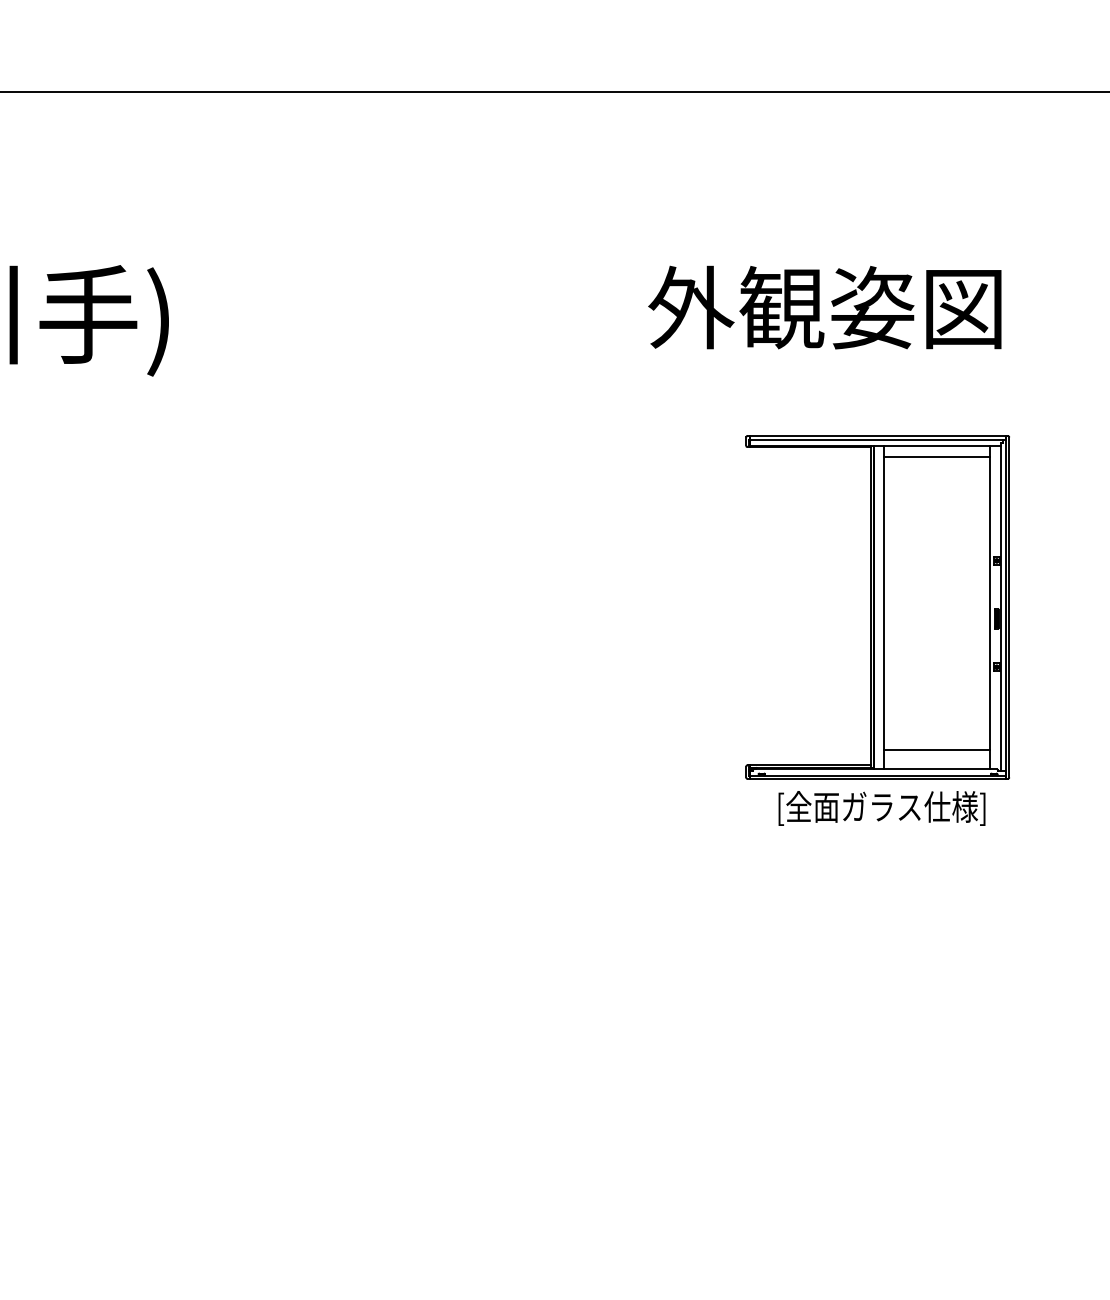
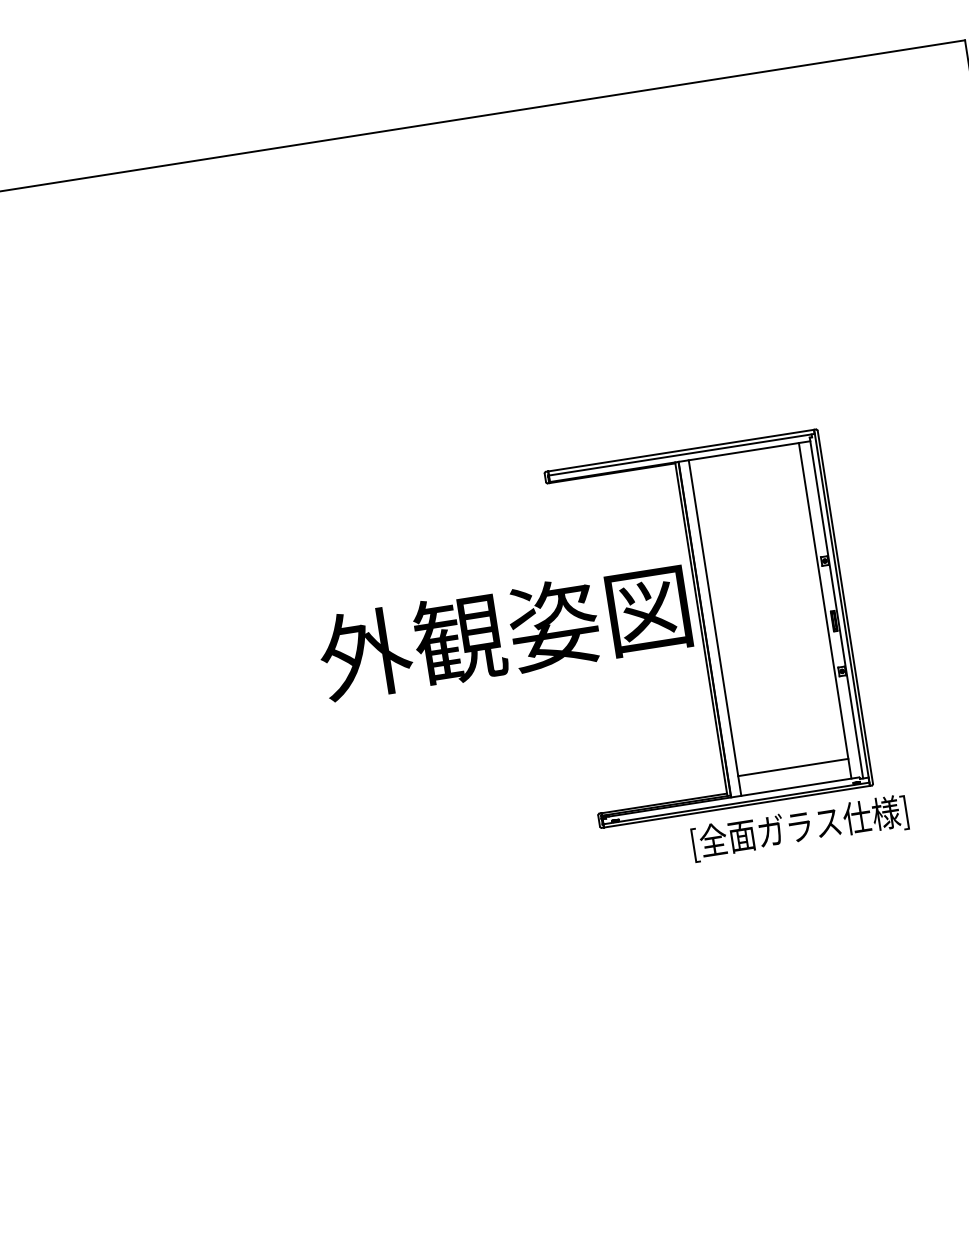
text: (824, 307) -> (503, 632), moved
line: (936, 456) -> (745, 462), removed
text: (881, 808) -> (799, 828), moved

